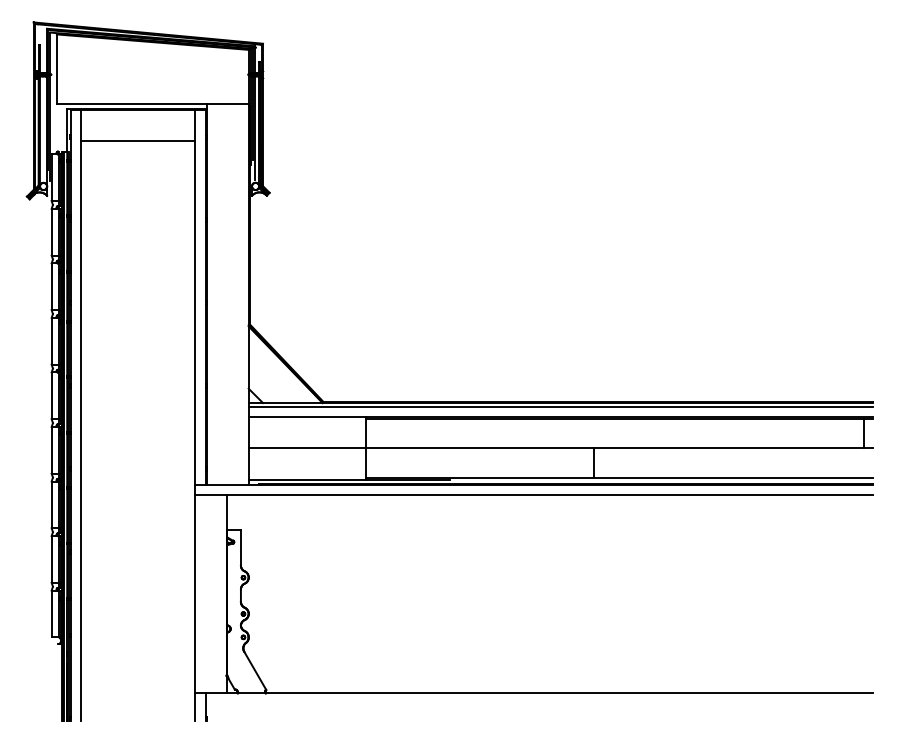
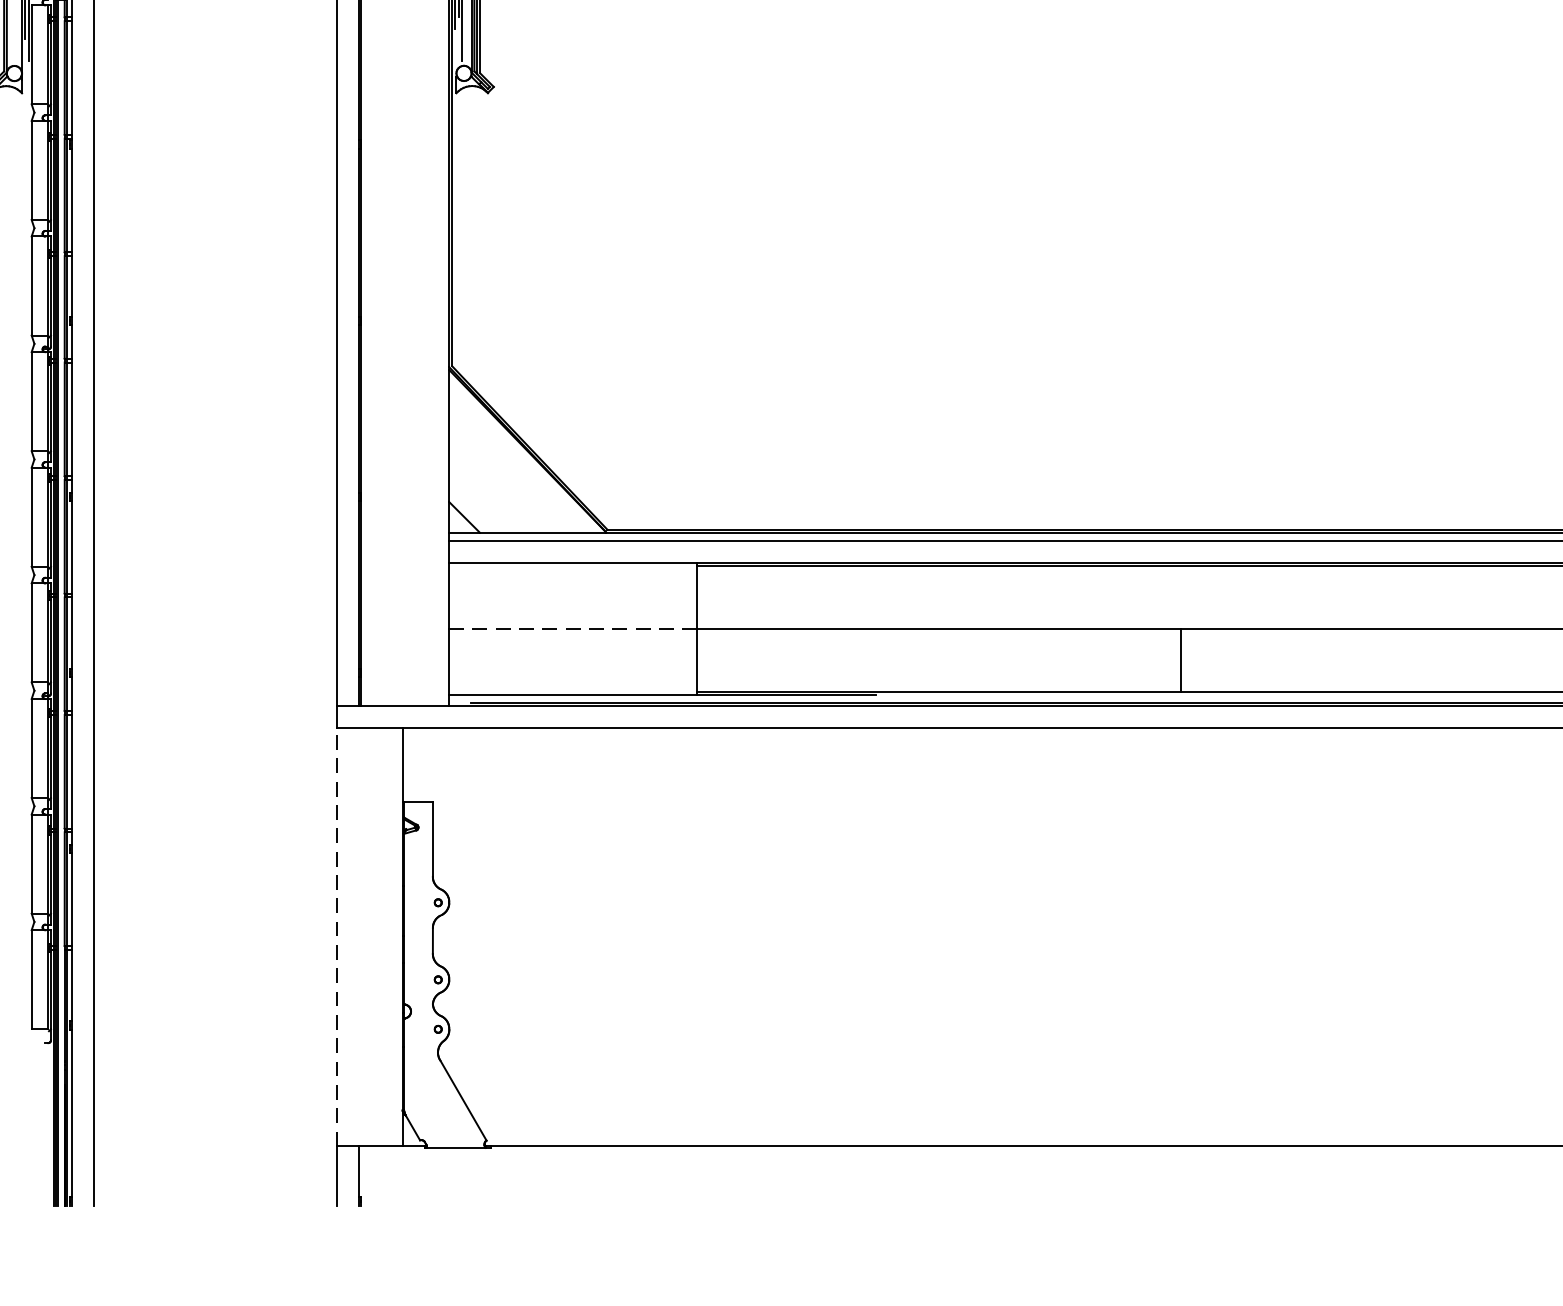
line: (306, 448) -> (571, 628), solid -> dashed
line: (195, 593) -> (336, 936), solid -> dashed

